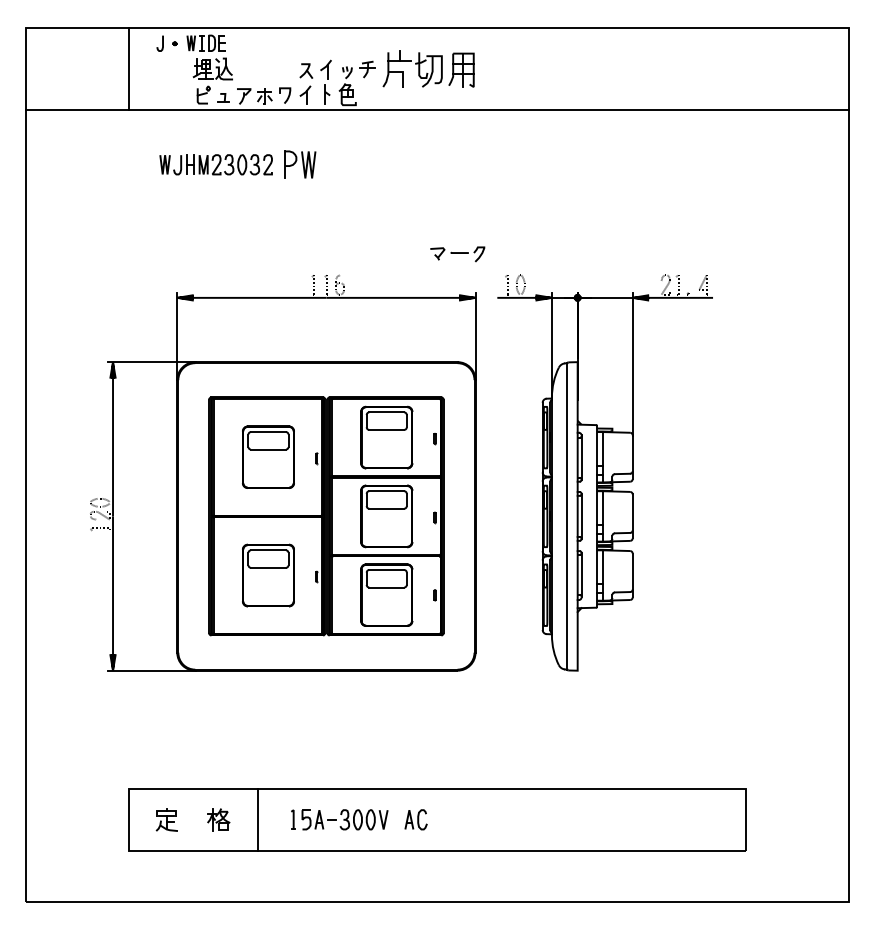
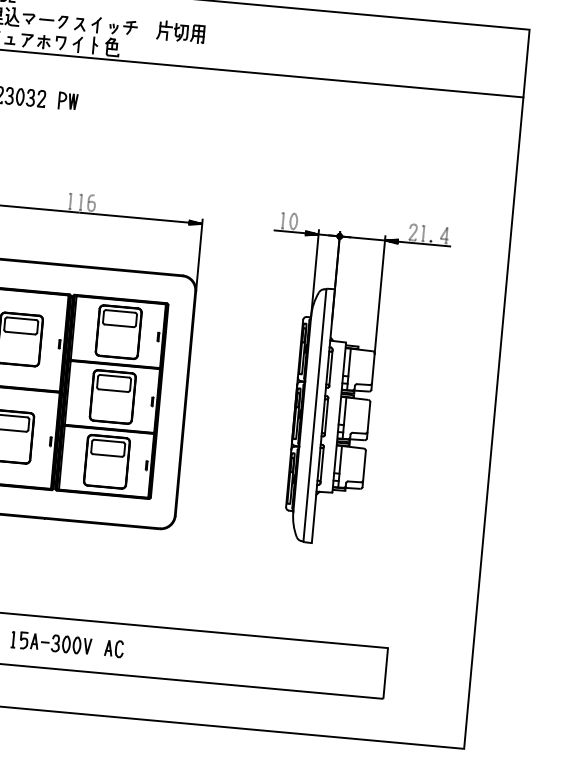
part: (428, 68) -> (180, 31), size x0.62
part: (300, 164) -> (68, 101), size x0.71
part: (457, 254) -> (44, 20), moved
part: (604, 472) -> (348, 382), moved

